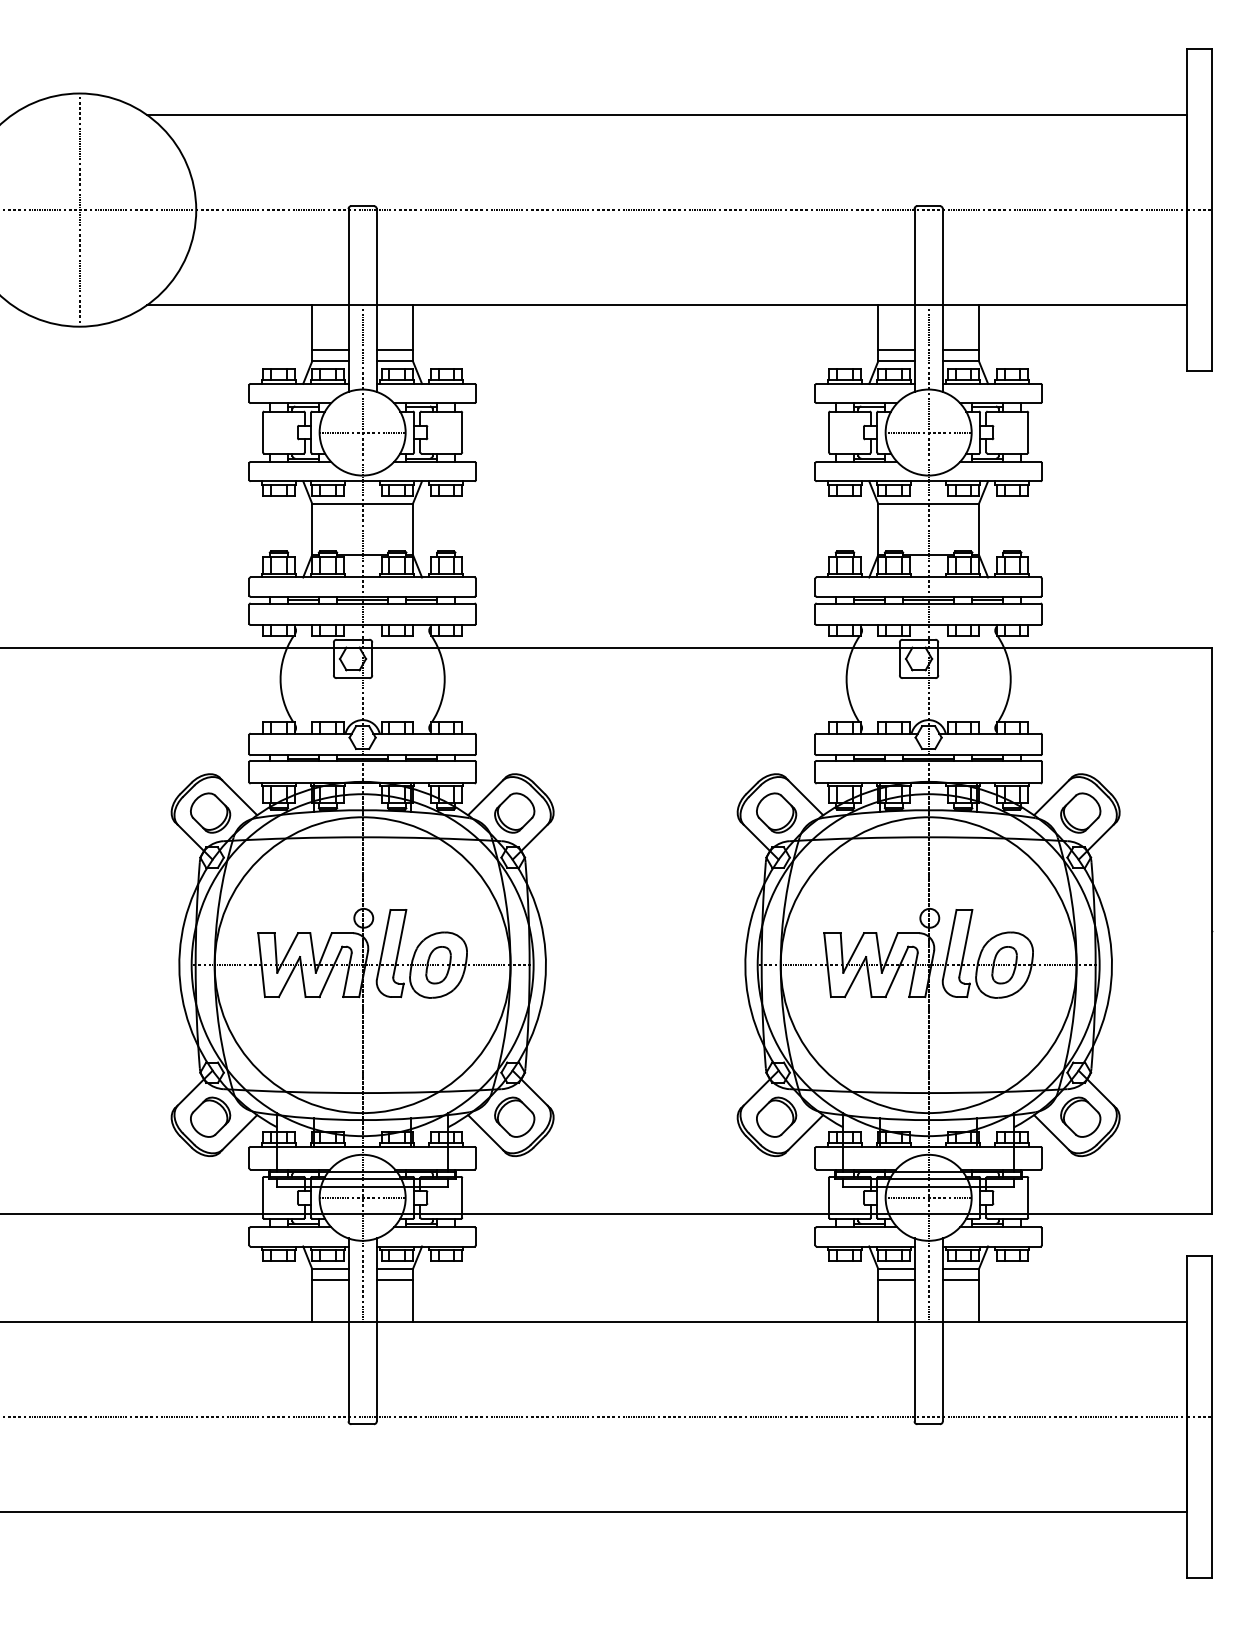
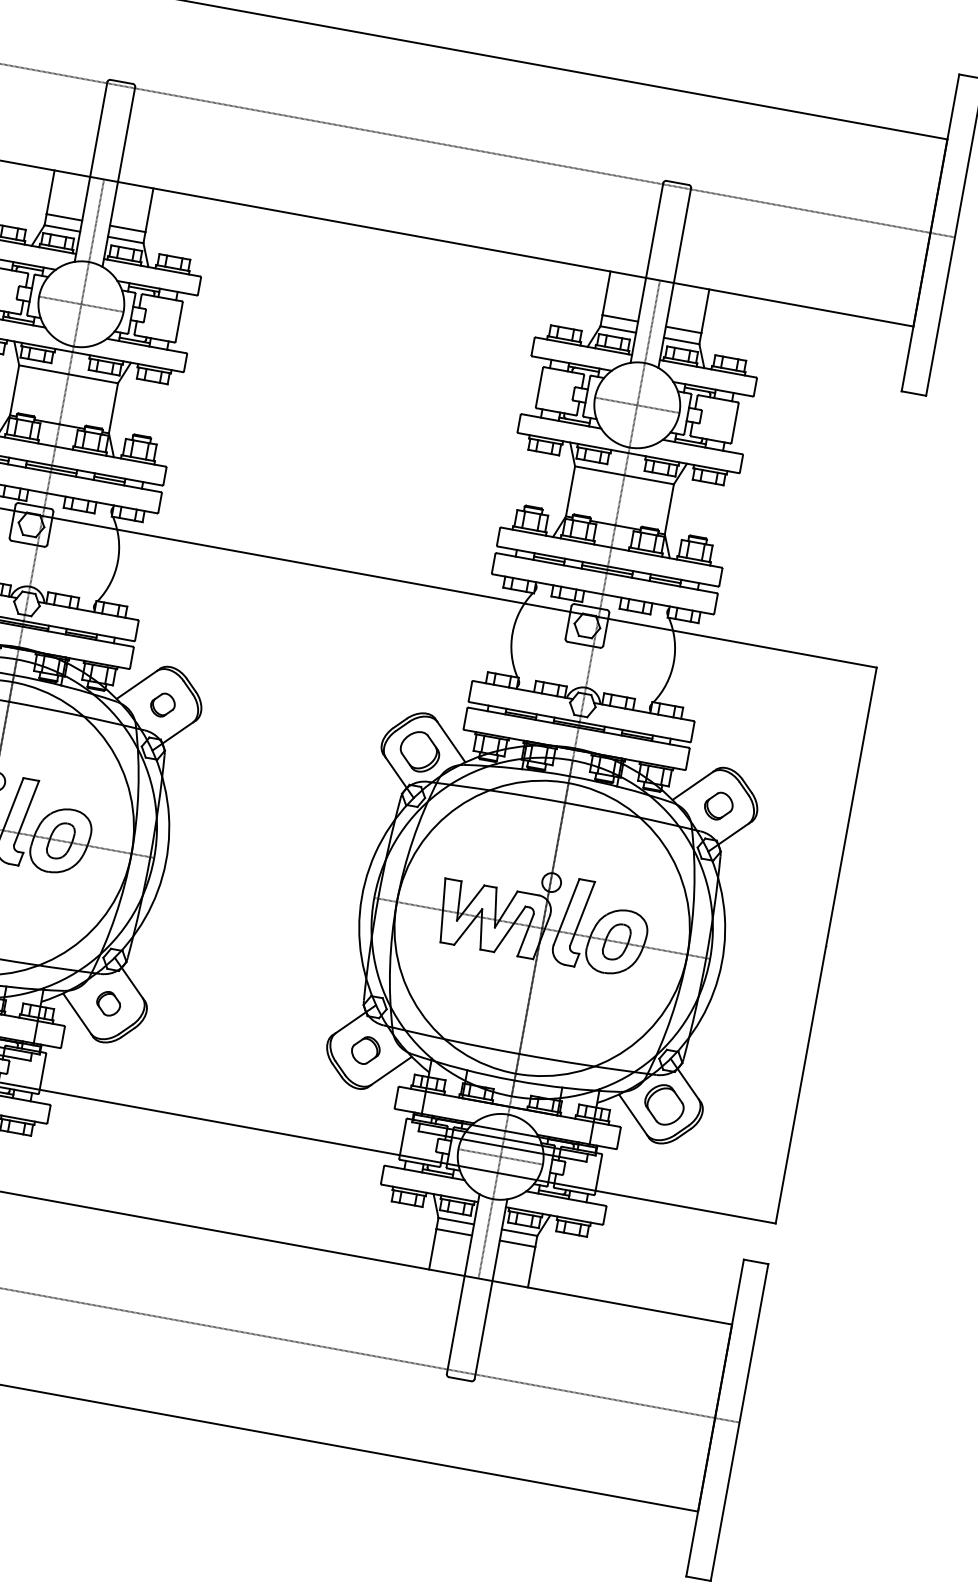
part: (514, 812) -> (162, 704), size x0.6
part: (1080, 812) -> (718, 805), size x0.7
part: (514, 1116) -> (108, 1003), size x0.6
part: (776, 1116) -> (365, 1049), size x0.7

